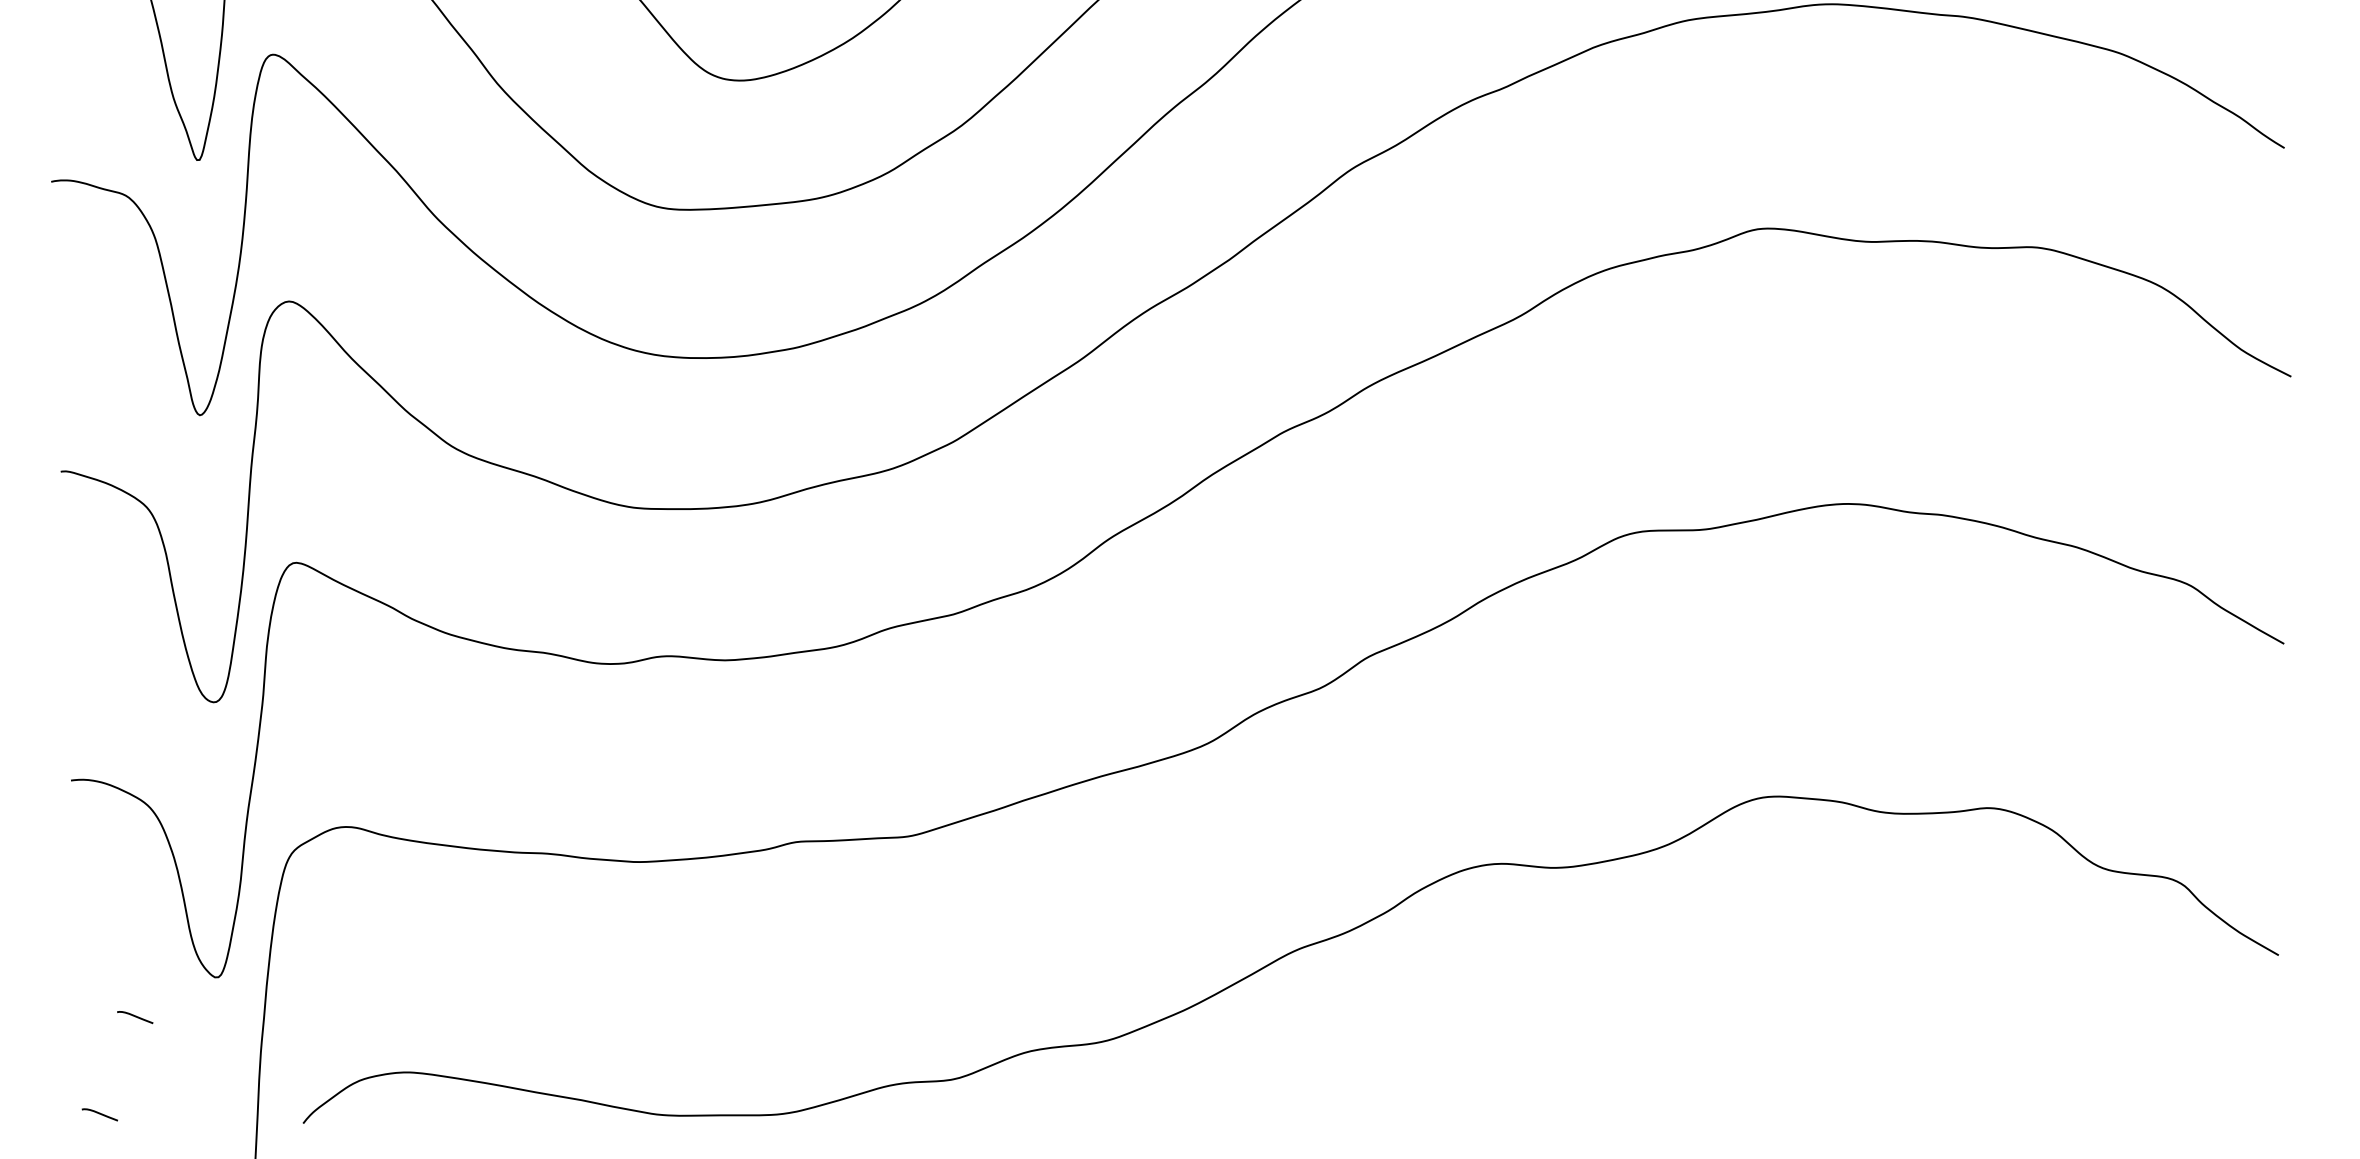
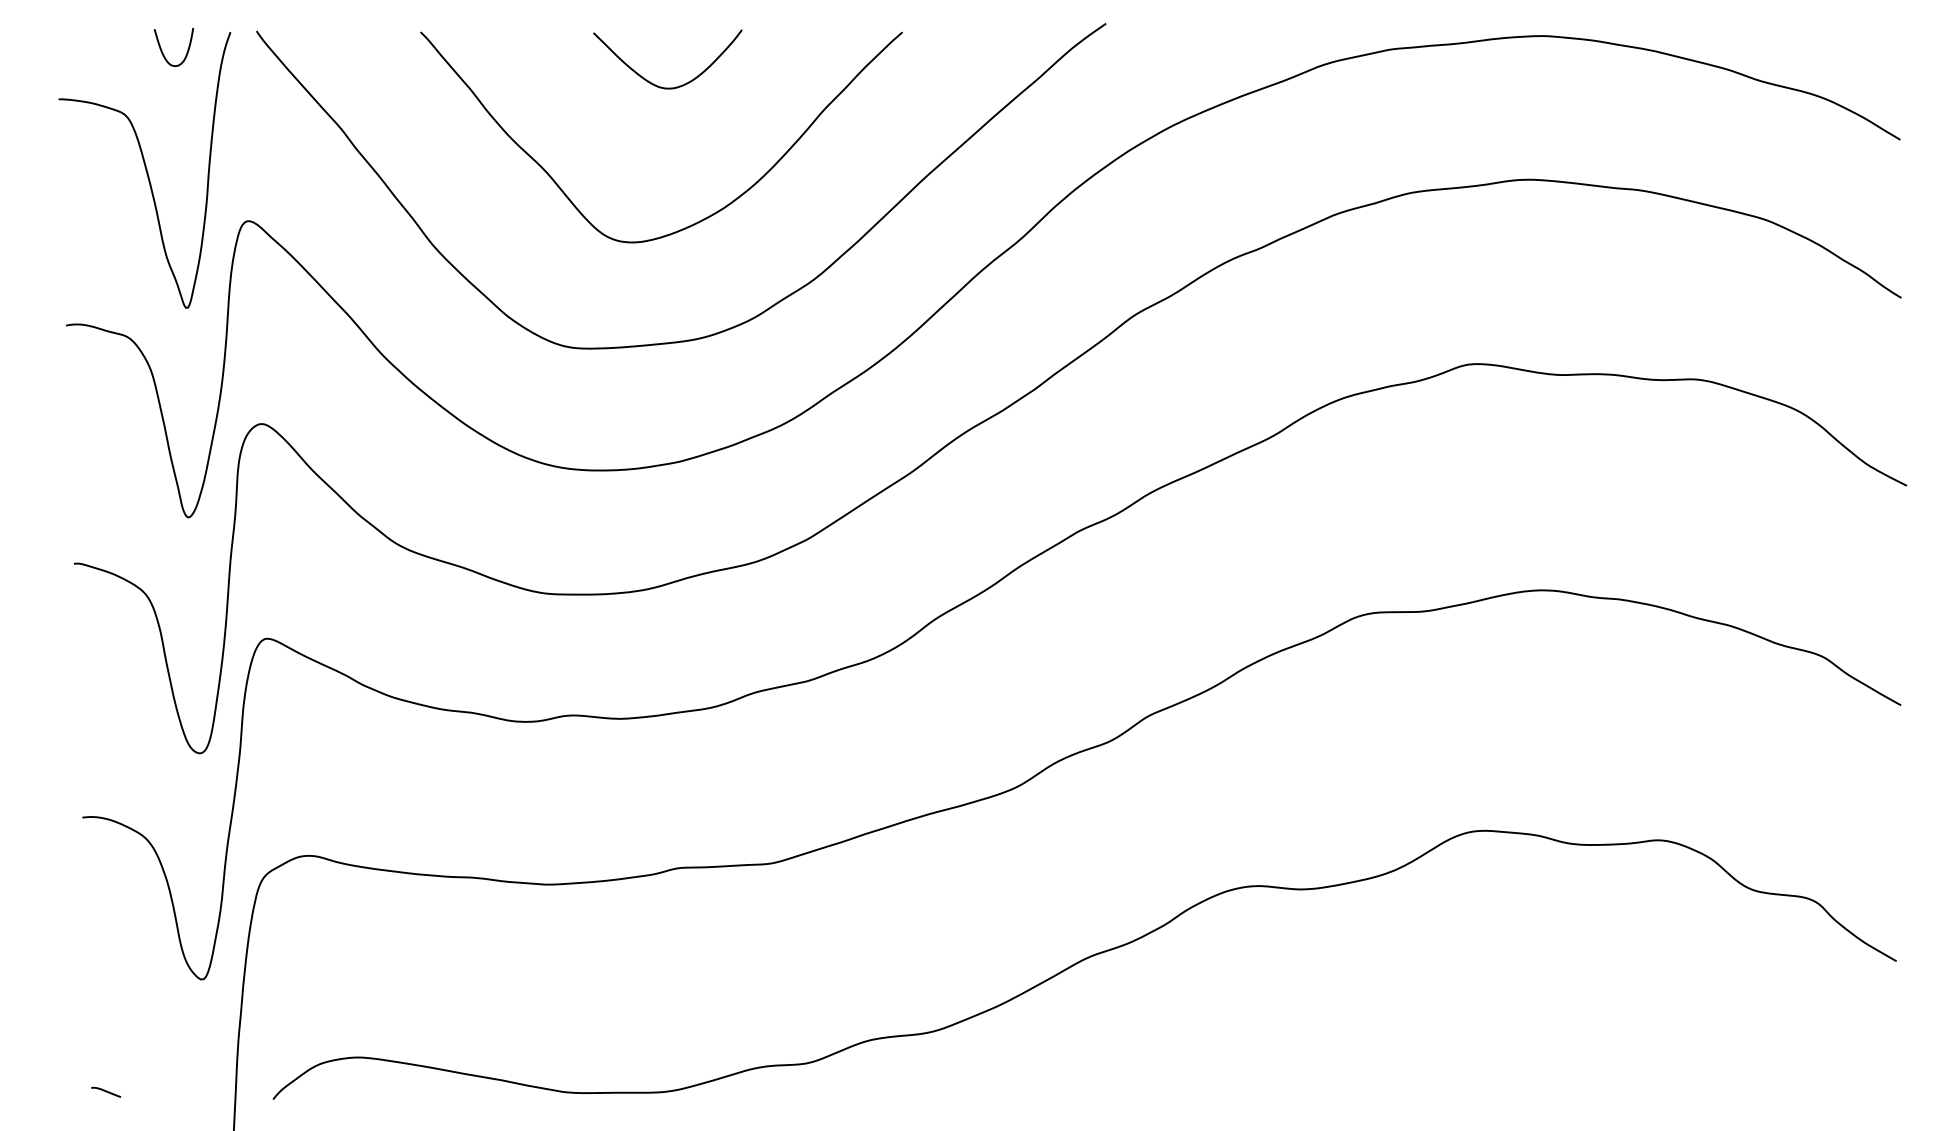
curve: (135, 1016) -> (135, 1011), removed

